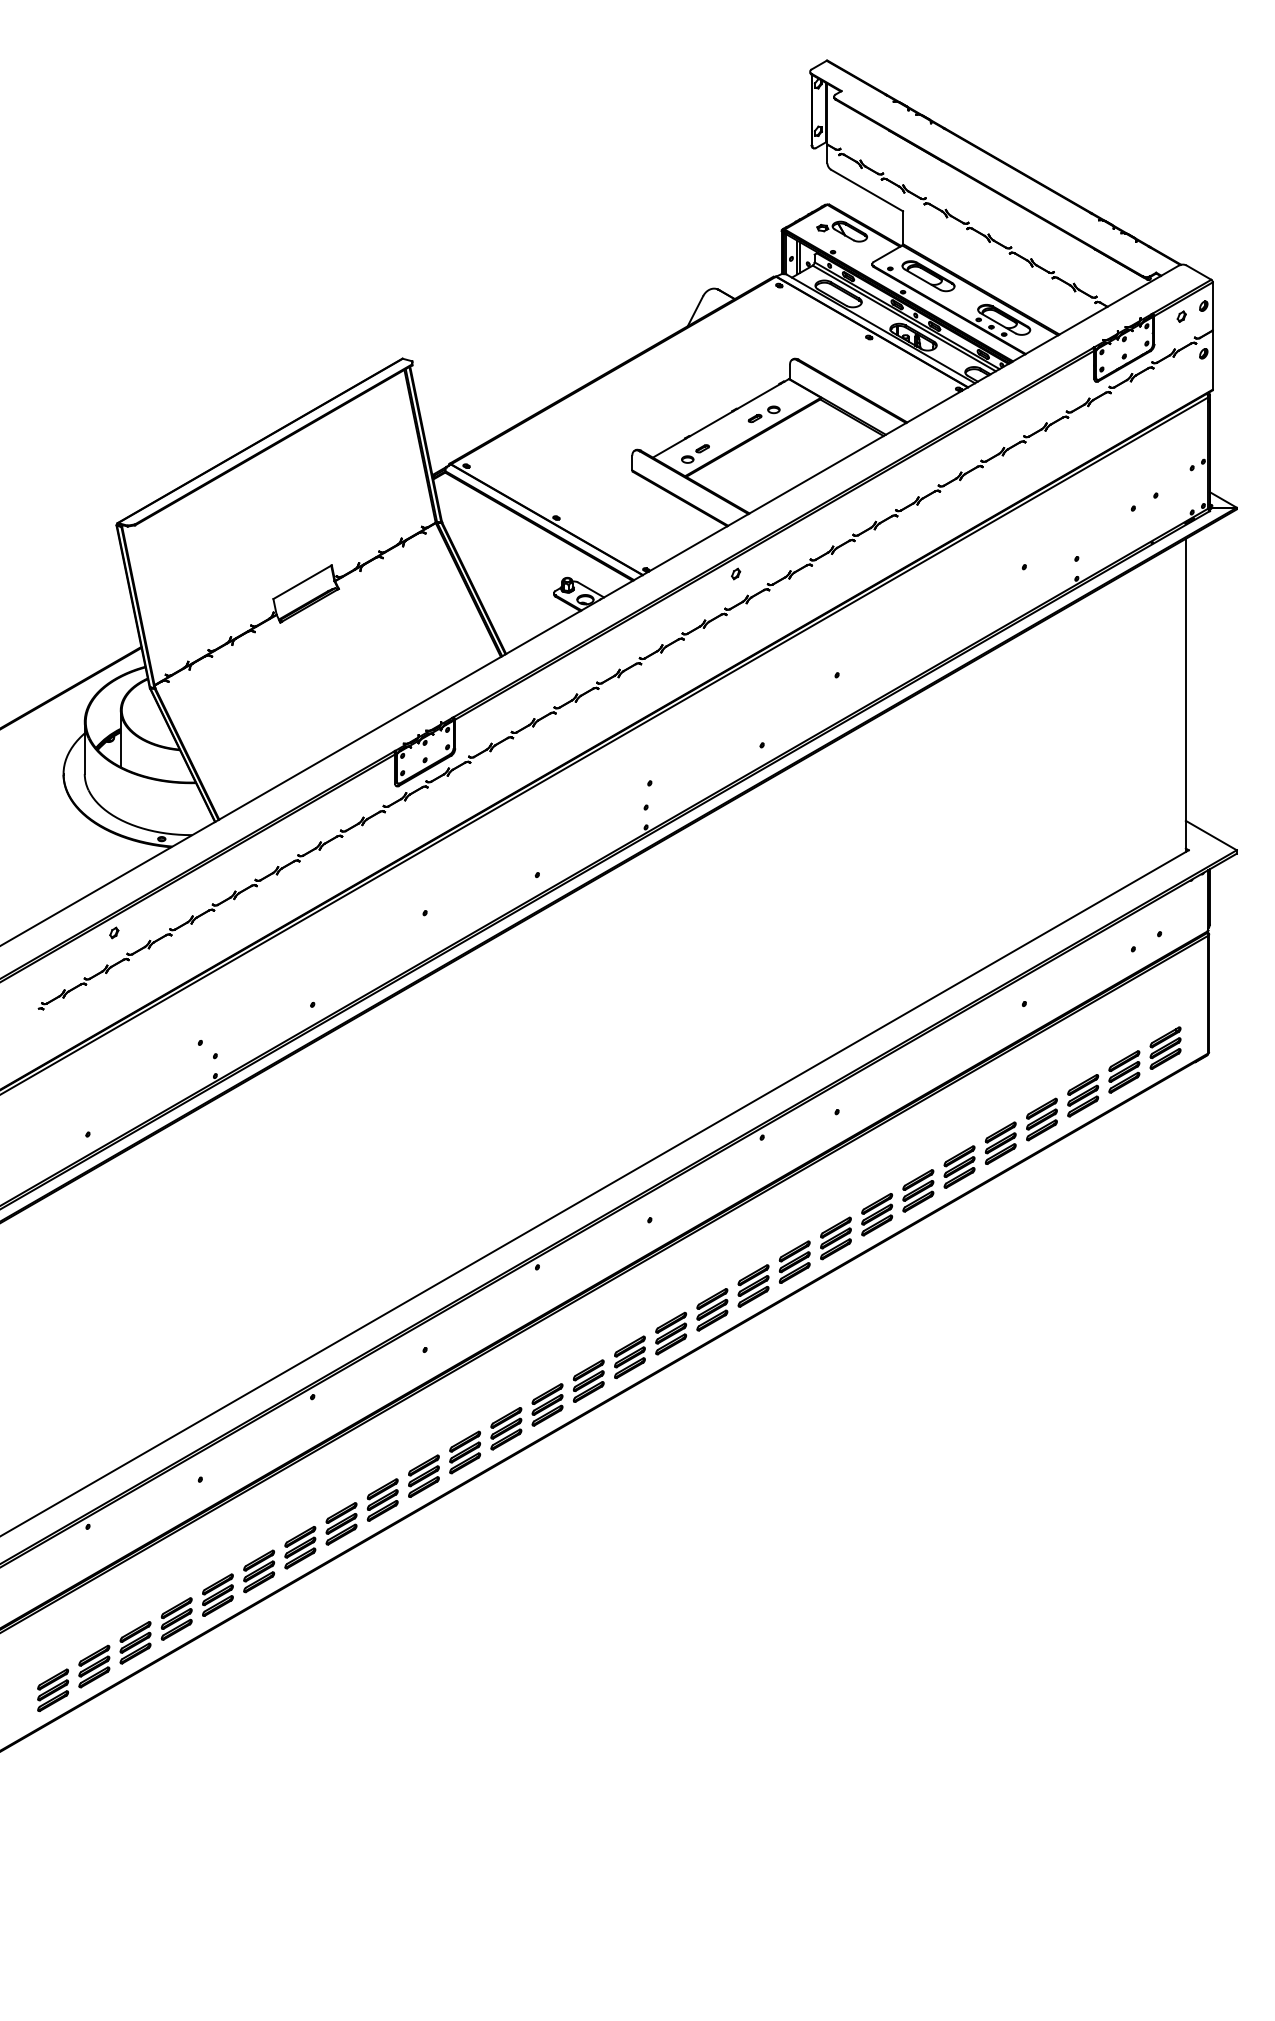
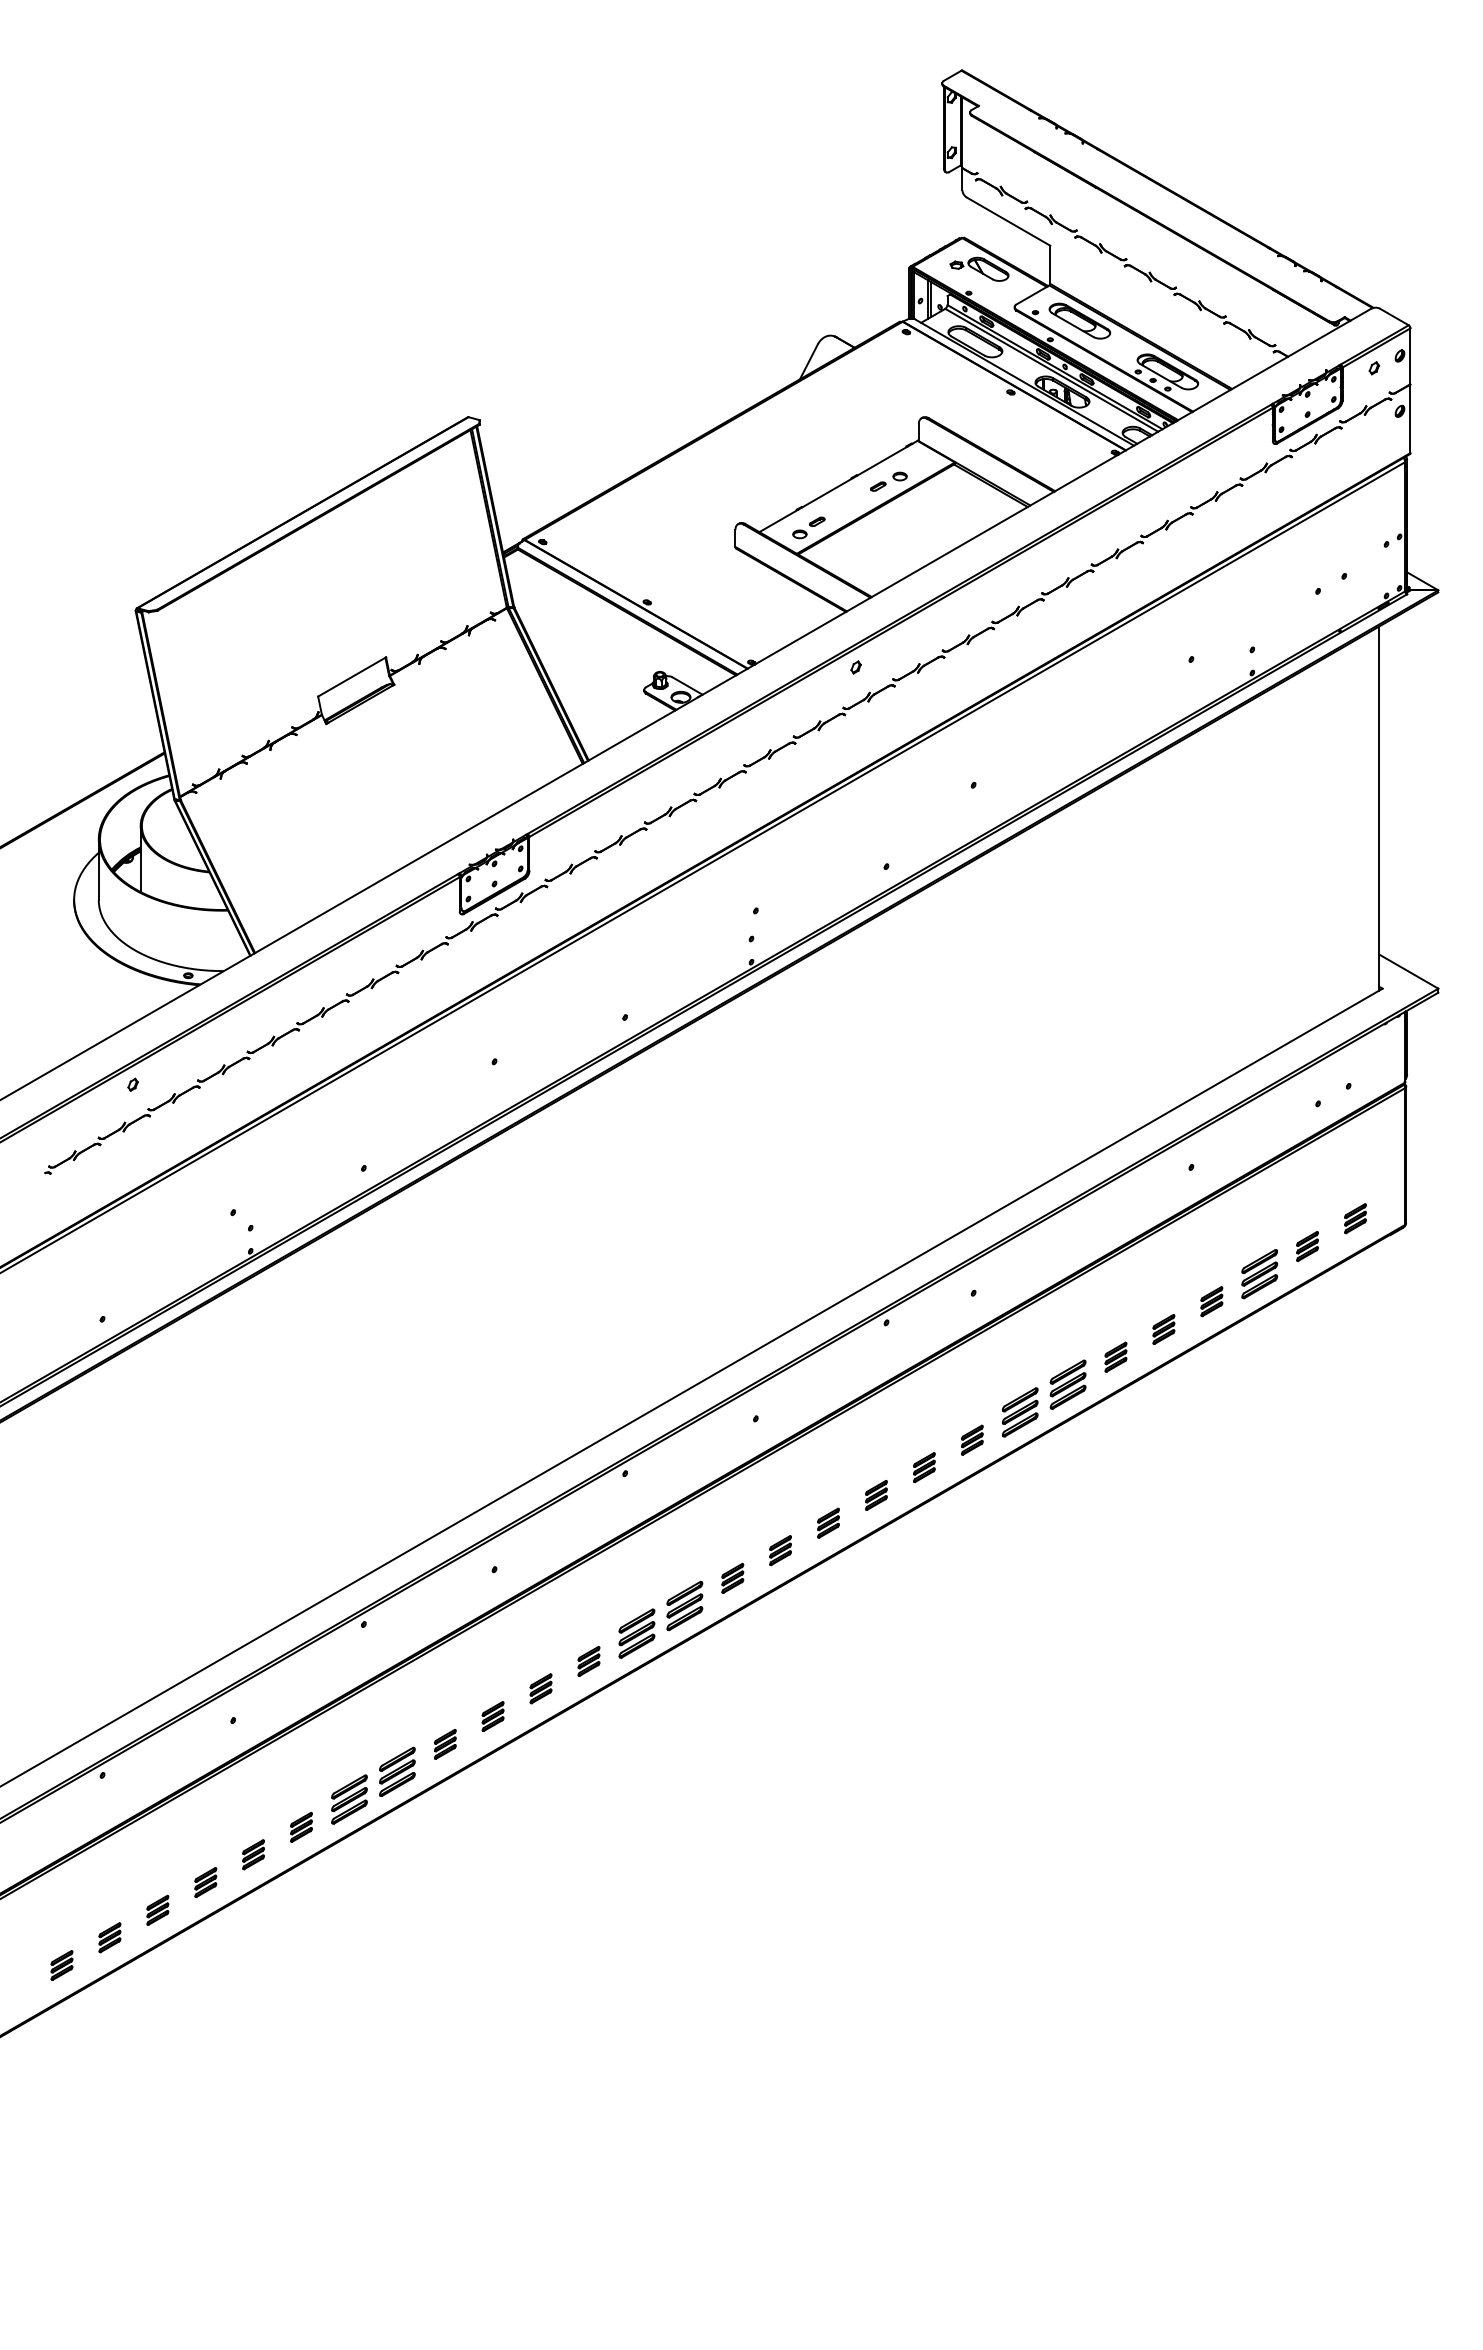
part: (1165, 1047) -> (1355, 1218), size x0.6
part: (1124, 1071) -> (1307, 1246), size x0.6
part: (1041, 1119) -> (1211, 1301), size x0.6
part: (1000, 1143) -> (1163, 1329), size x0.6
part: (959, 1167) -> (1115, 1357), size x0.6
part: (836, 1238) -> (972, 1440), size x0.6
part: (794, 1262) -> (924, 1467), size x0.6
part: (753, 1286) -> (876, 1495), size x0.6
part: (712, 1310) -> (828, 1523), size x0.6
part: (671, 1333) -> (780, 1550), size x0.6
part: (629, 1357) -> (732, 1578), size x0.6
part: (505, 1428) -> (588, 1661), size x0.6
part: (464, 1452) -> (540, 1688), size x0.6
part: (423, 1476) -> (492, 1716), size x0.6
part: (382, 1500) -> (445, 1744), size x0.6
part: (259, 1571) -> (301, 1827), size x0.6
part: (217, 1594) -> (253, 1854), size x0.6
part: (176, 1618) -> (205, 1882), size x0.6
part: (135, 1643) -> (157, 1910), size x0.6
part: (93, 1666) -> (109, 1937), size x0.6
part: (52, 1690) -> (61, 1965), size x0.6

